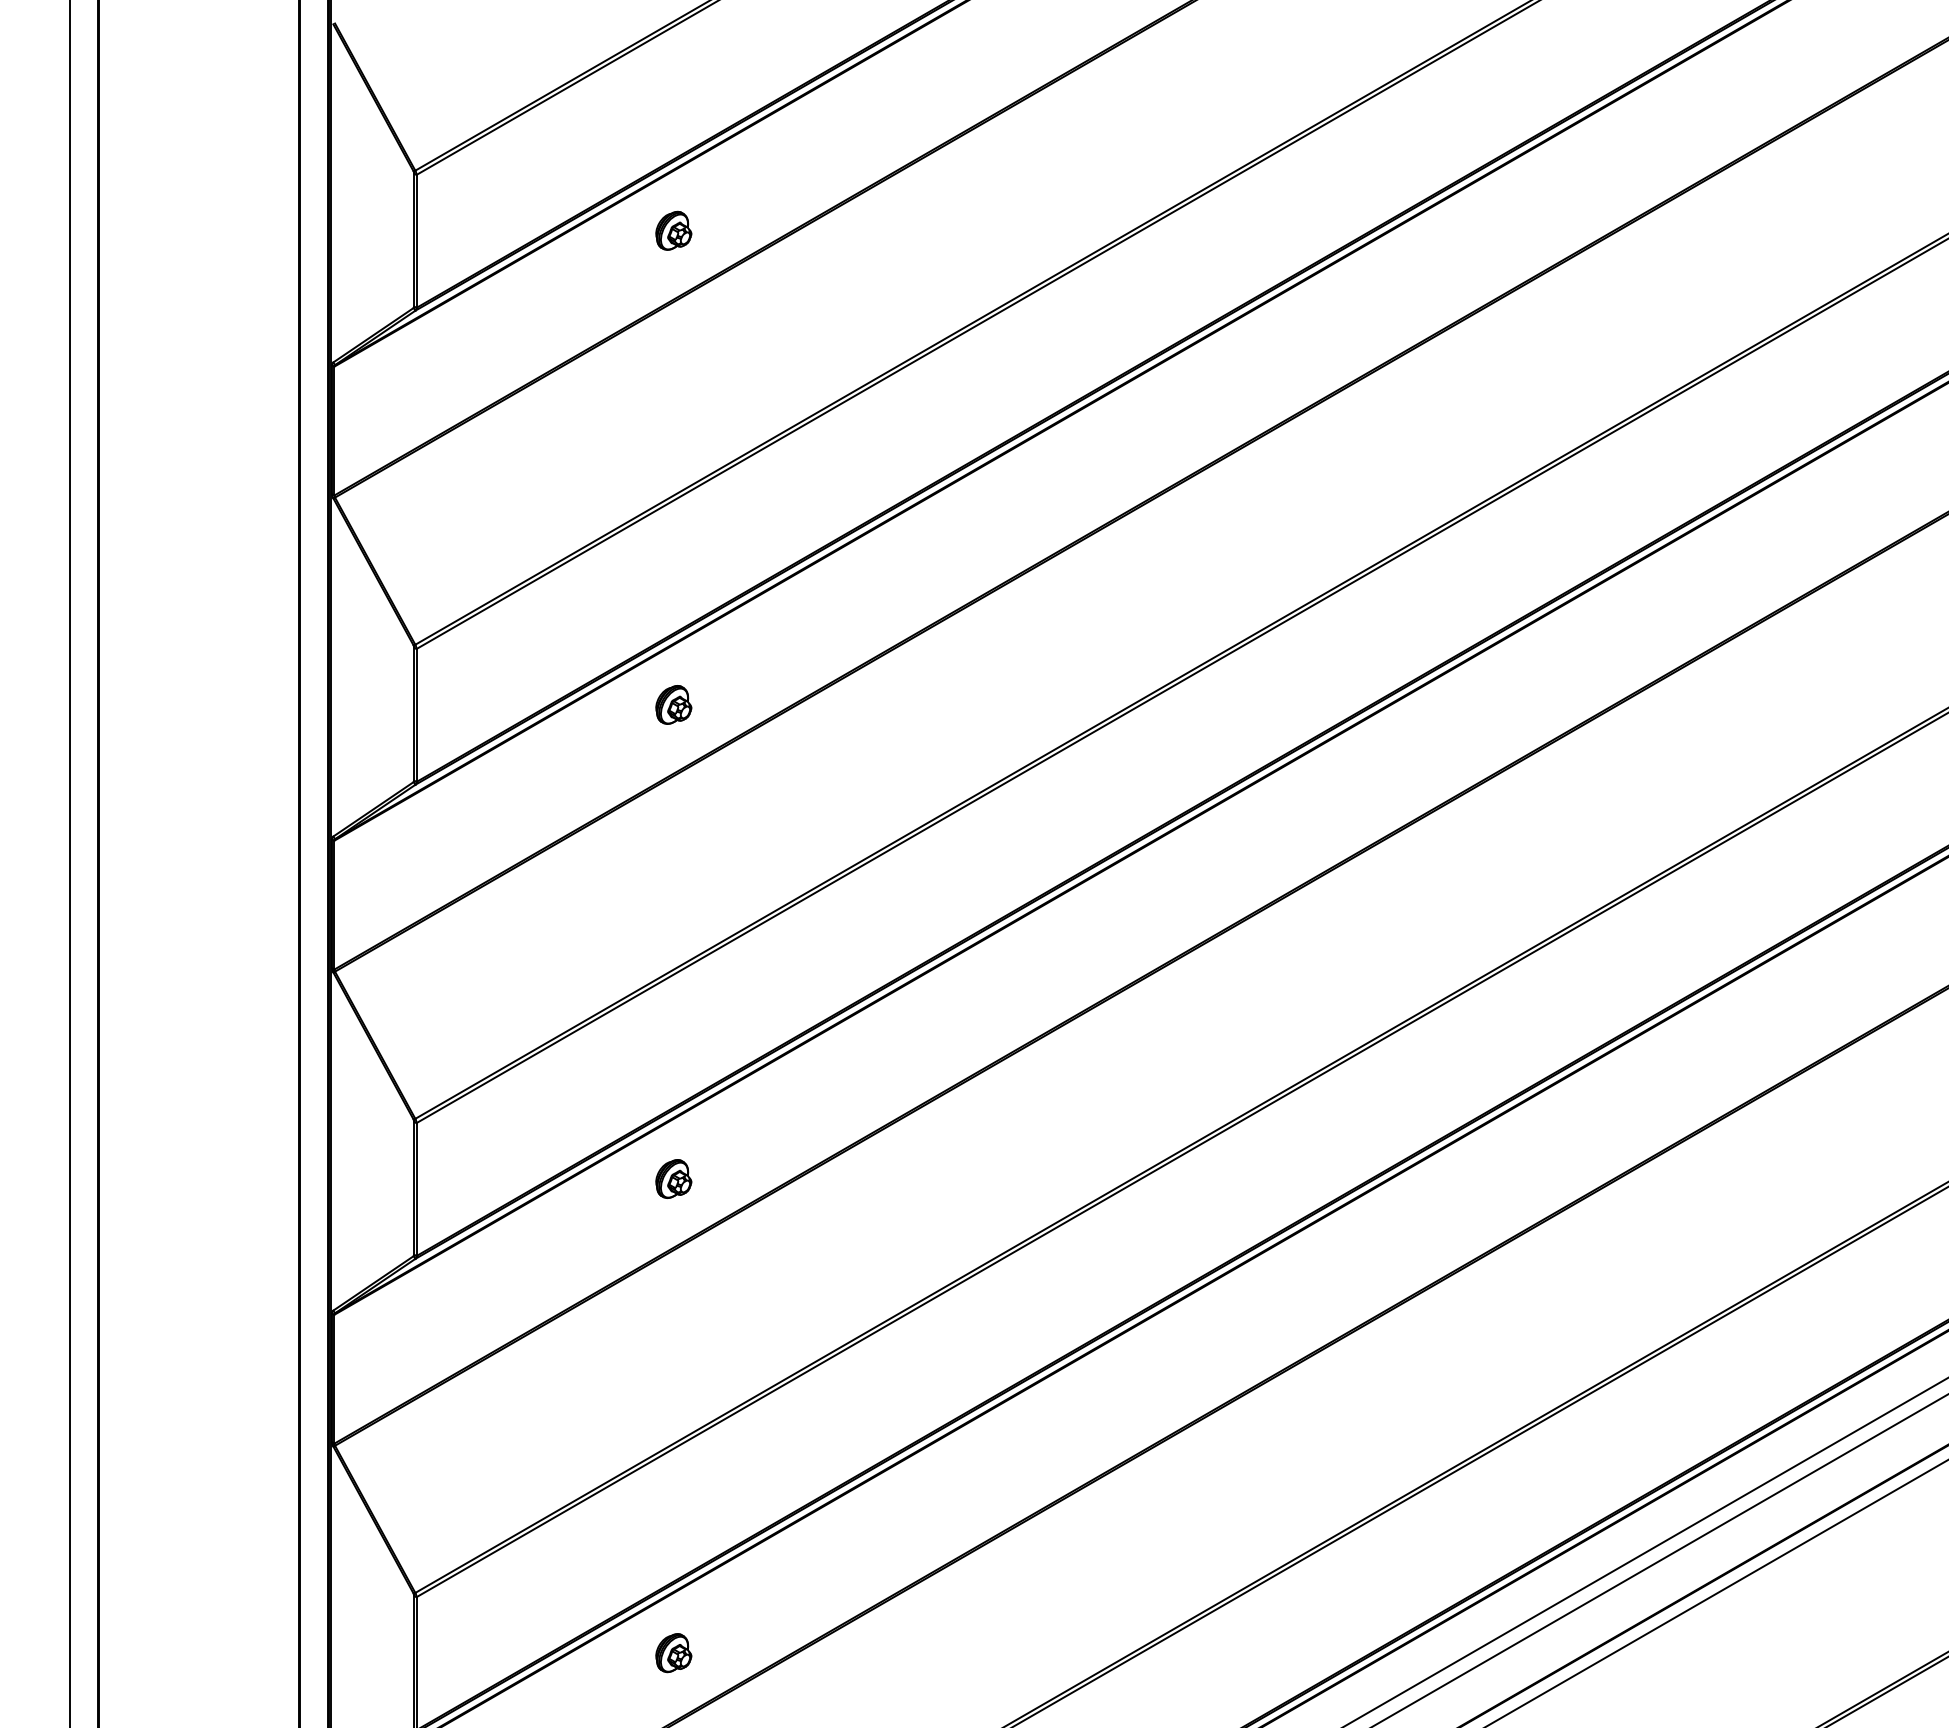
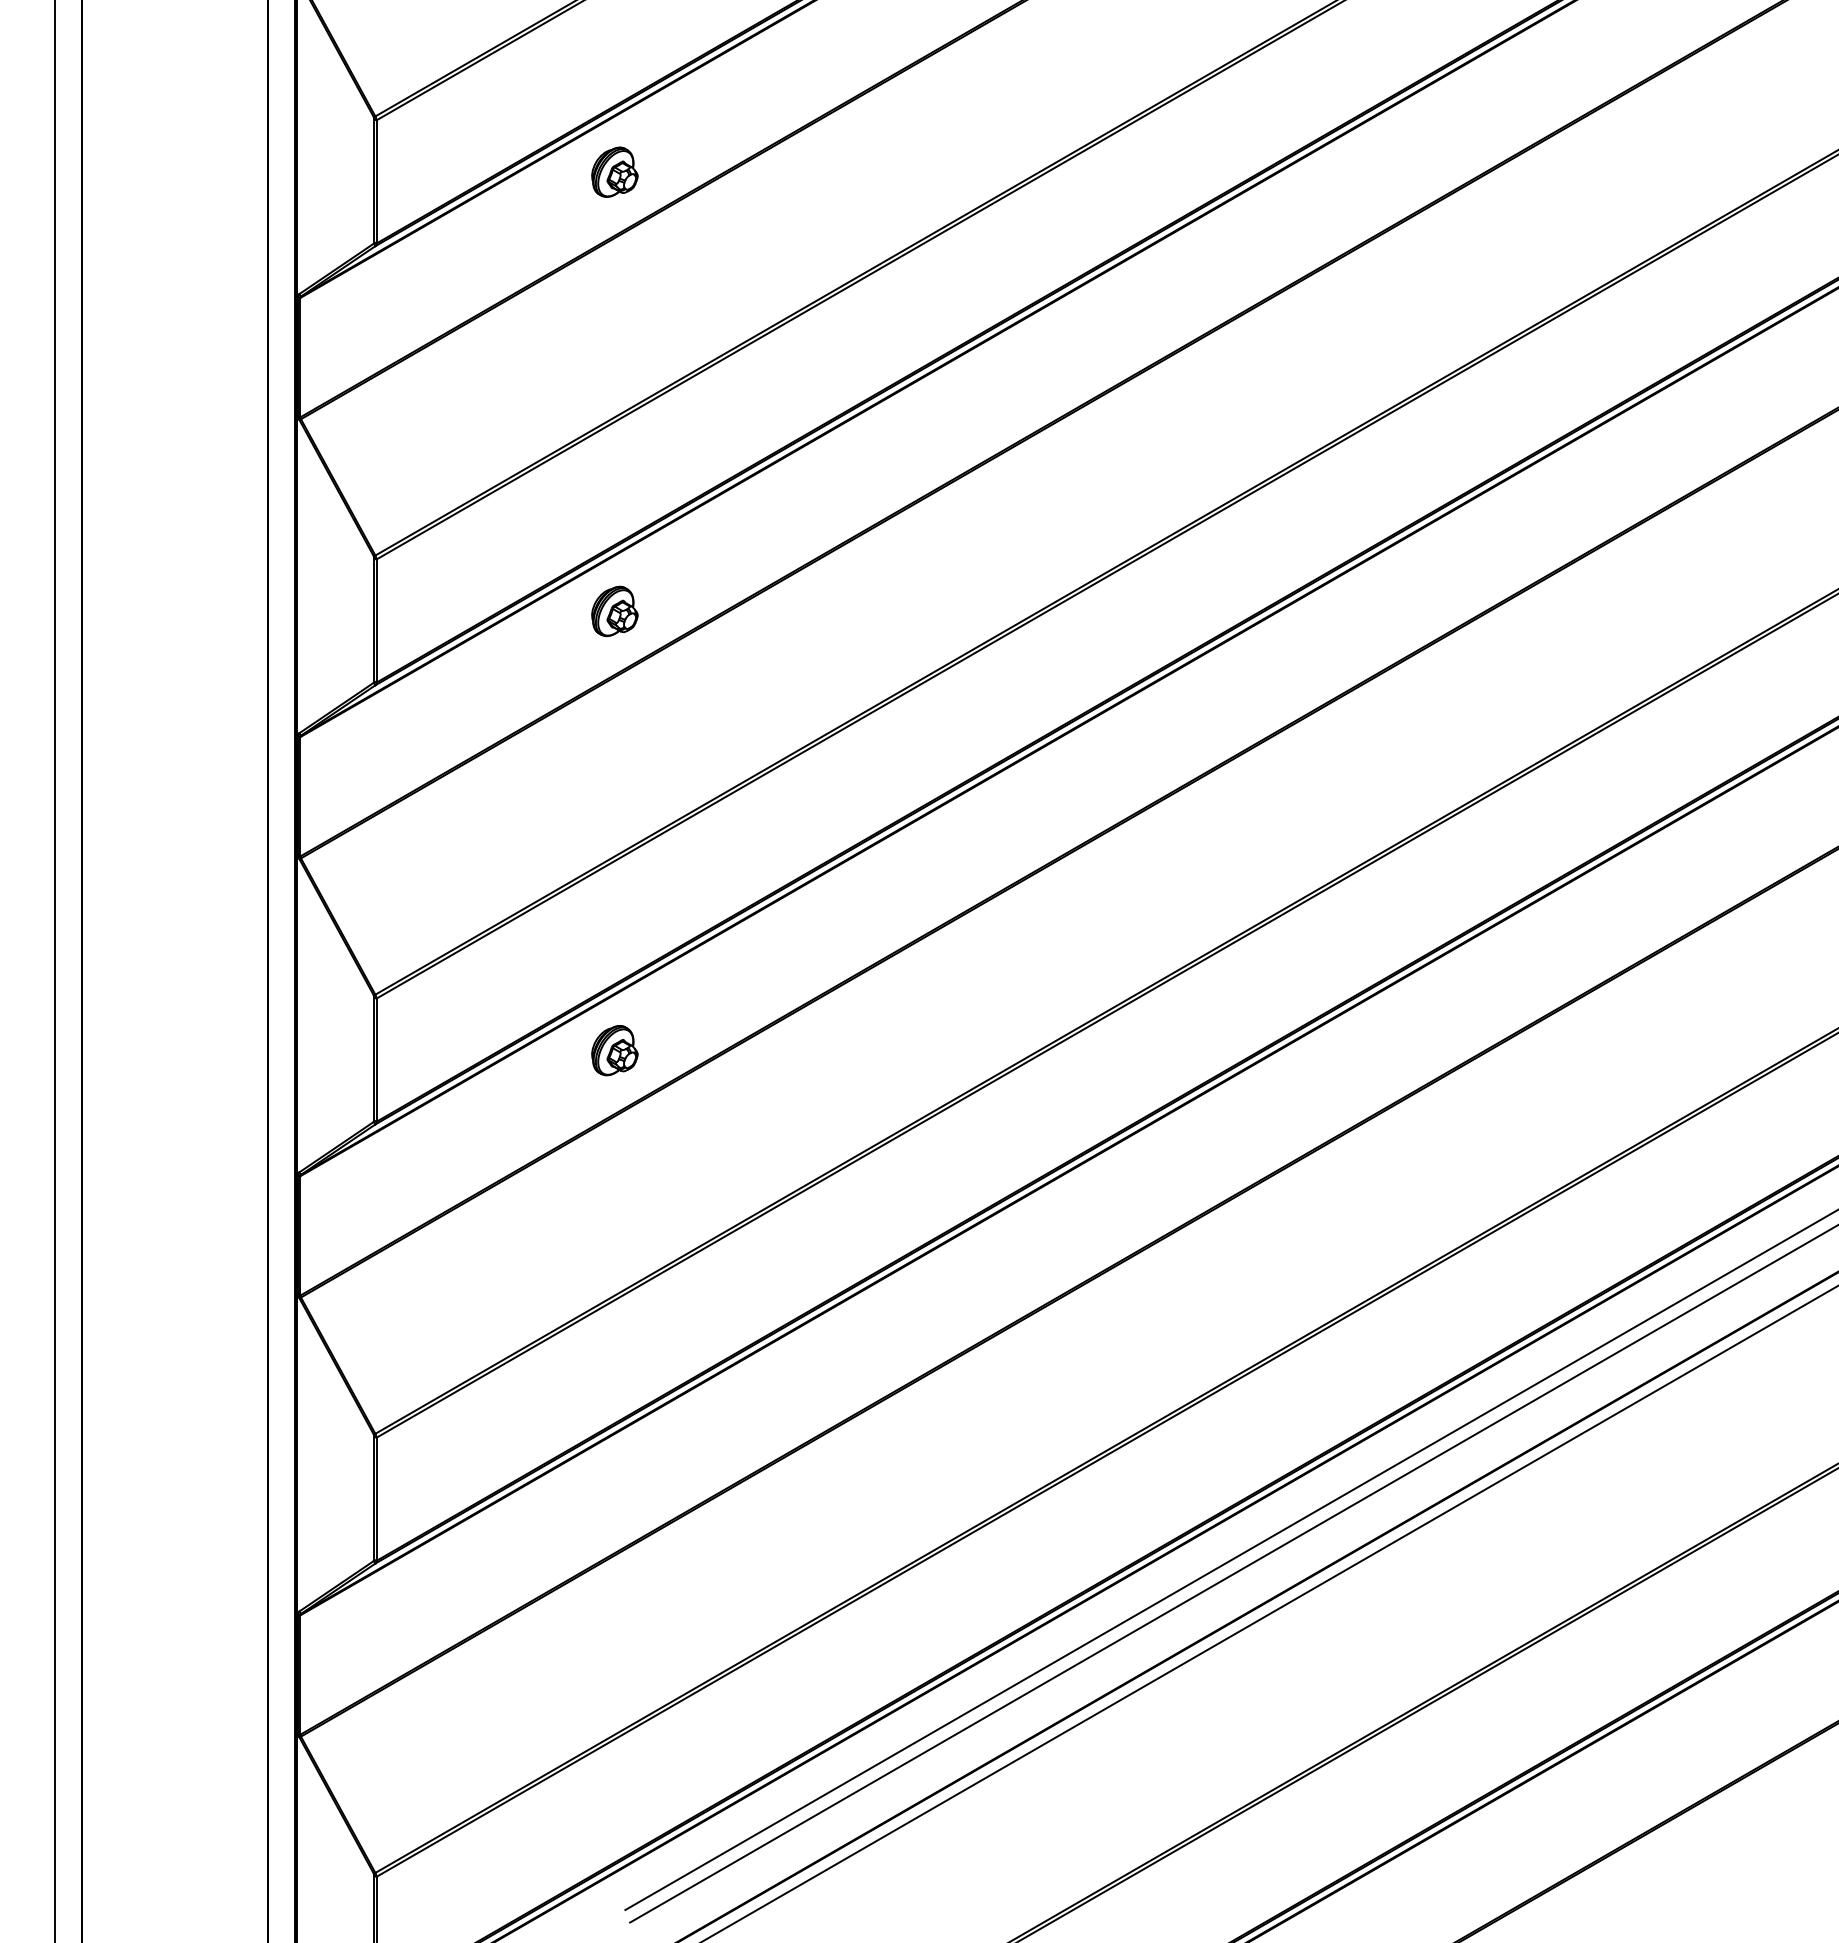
part: (673, 230) -> (614, 171), size x1.4
part: (673, 704) -> (614, 610), size x1.4
part: (673, 1178) -> (614, 1049), size x1.4
part: (673, 1653) -> (614, 1489), removed

